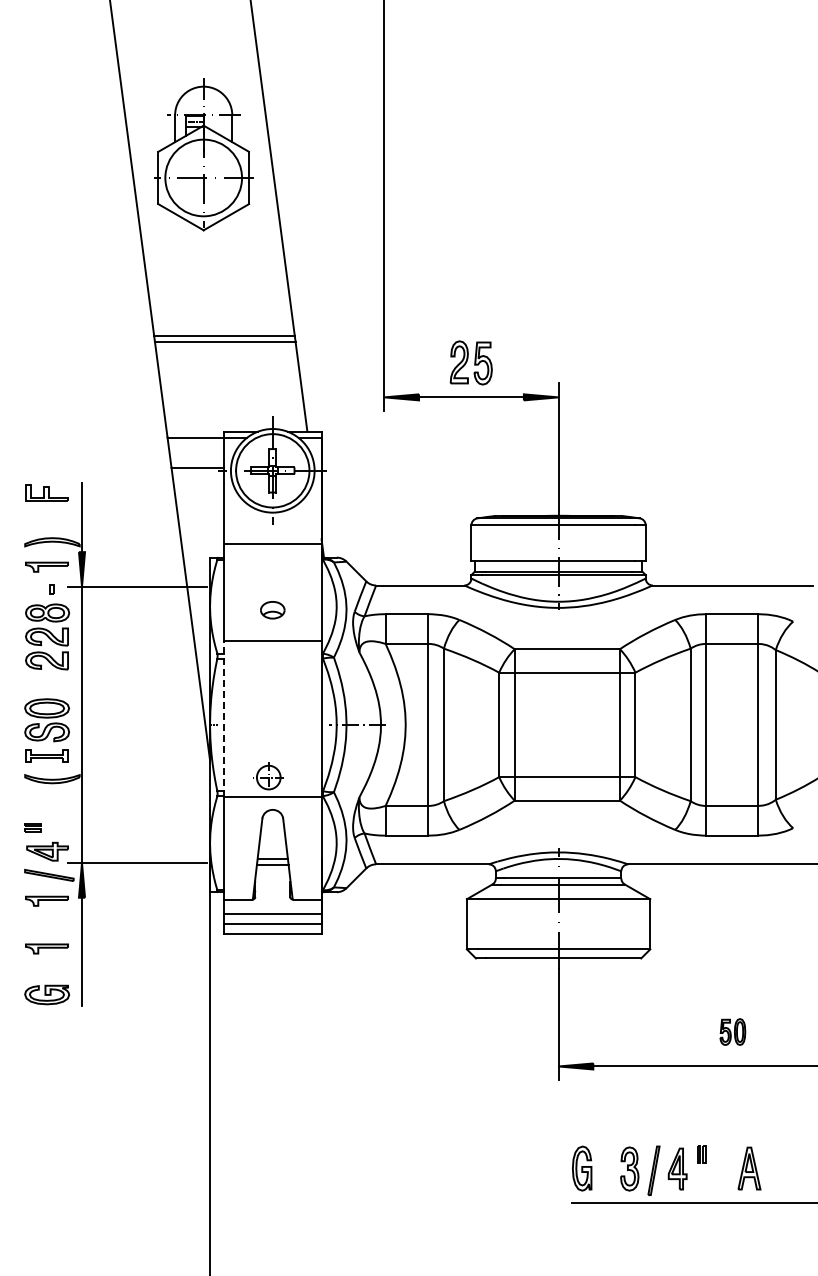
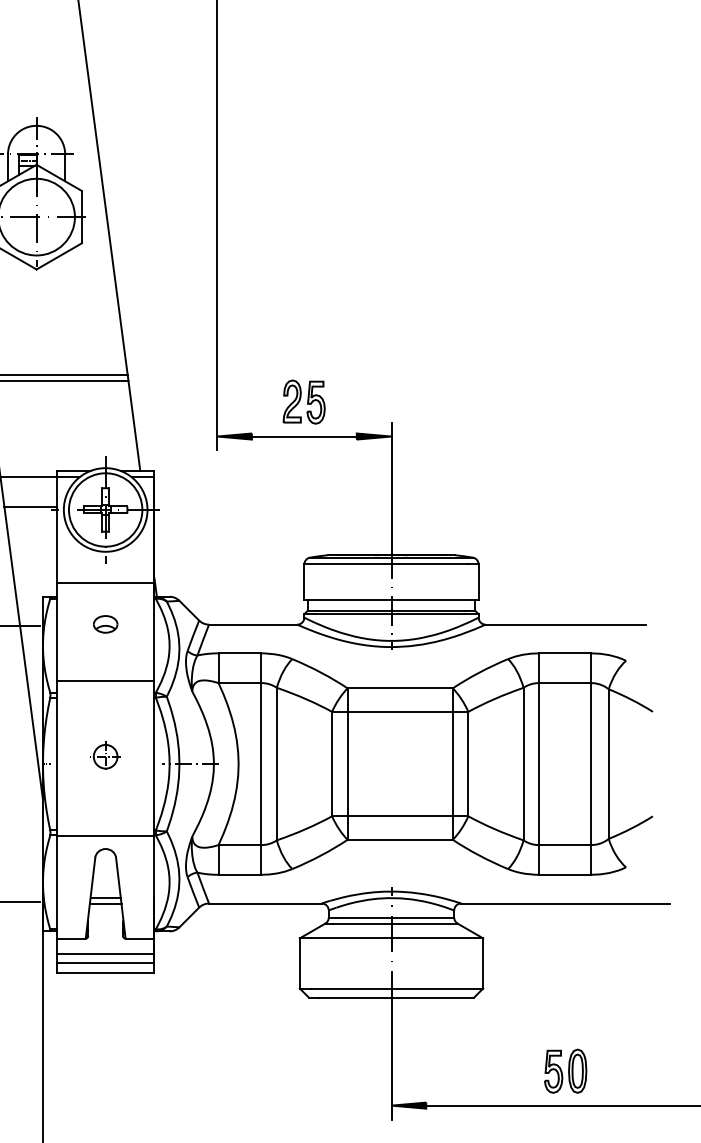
part: (272, 610) -> (105, 624), moved
line: (223, 719) -> (56, 758), dashed -> solid
part: (268, 776) -> (105, 755), moved
part: (732, 1031) -> (565, 1070), size x1.67

